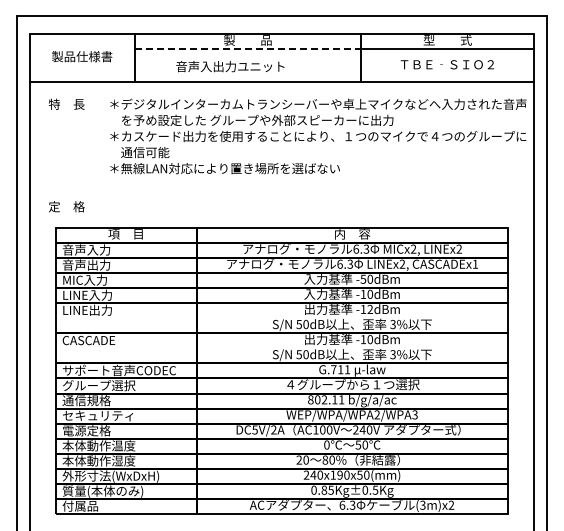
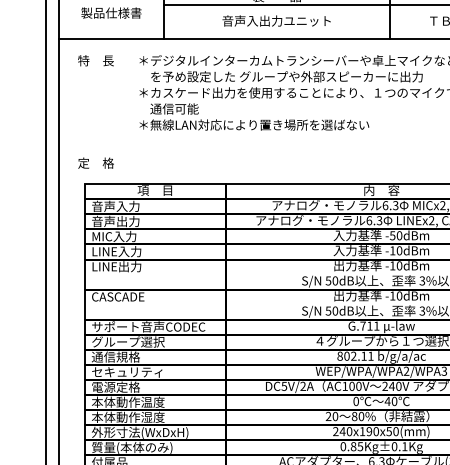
line: (247, 48) -> (276, 4), dashed -> solid
text: (230, 66) -> (276, 20), moved
text: (370, 309) -> (399, 265), -12dBm -> -10dBm
text: (358, 444) -> (387, 400), 50 -> 40
text: (375, 489) -> (404, 445), 0.85Kg±0.5Kg -> 0.85Kg±0.1Kg

